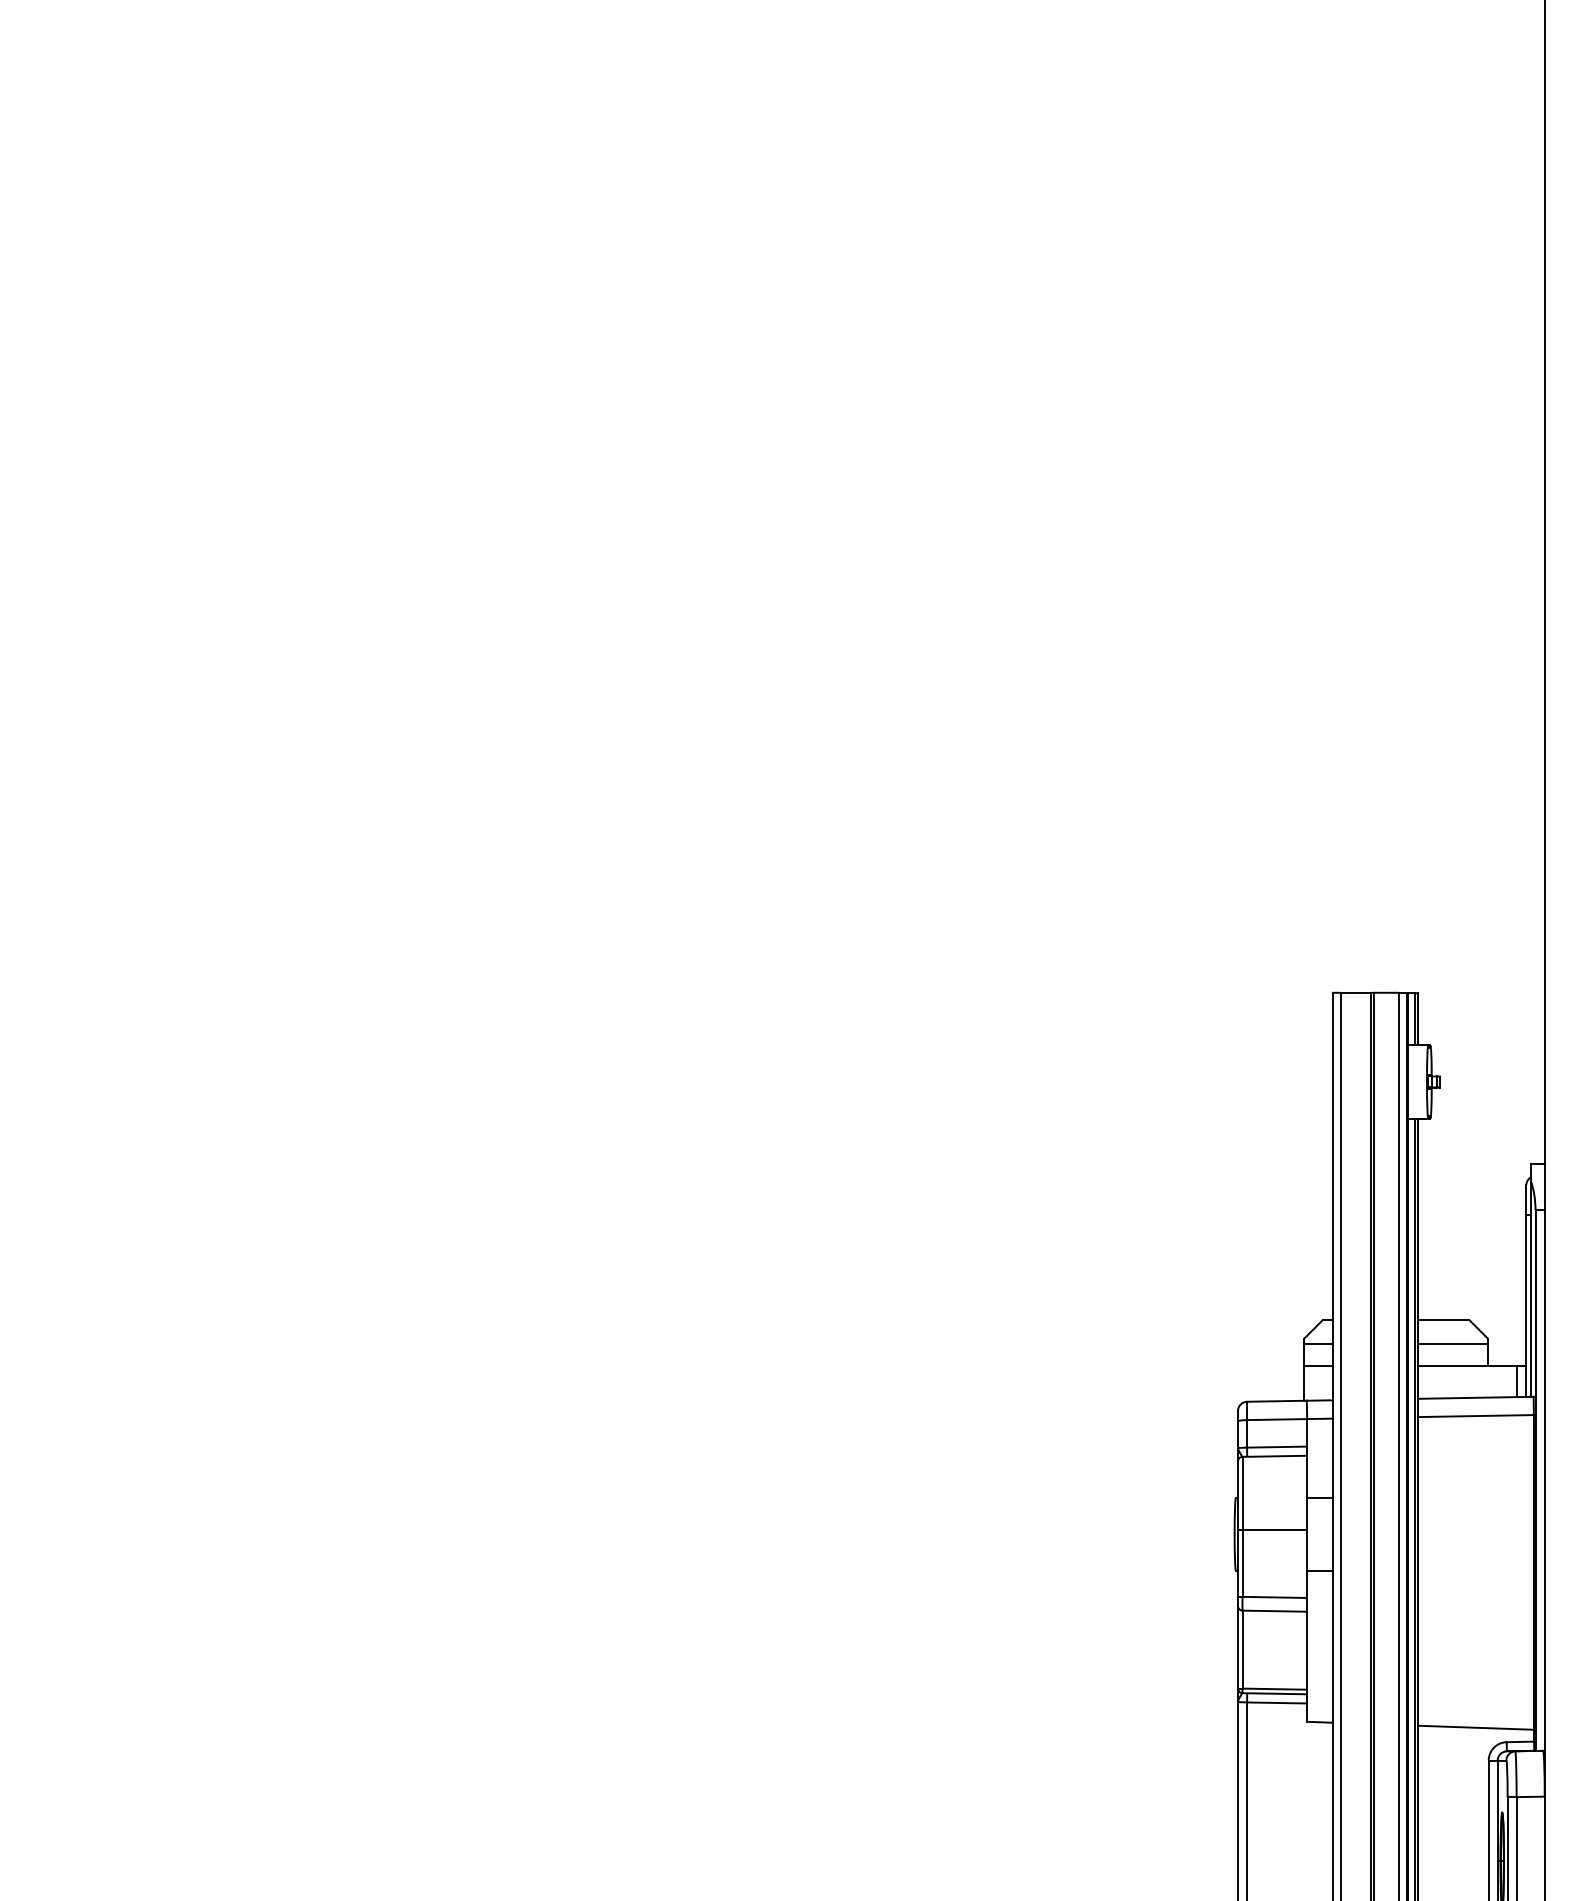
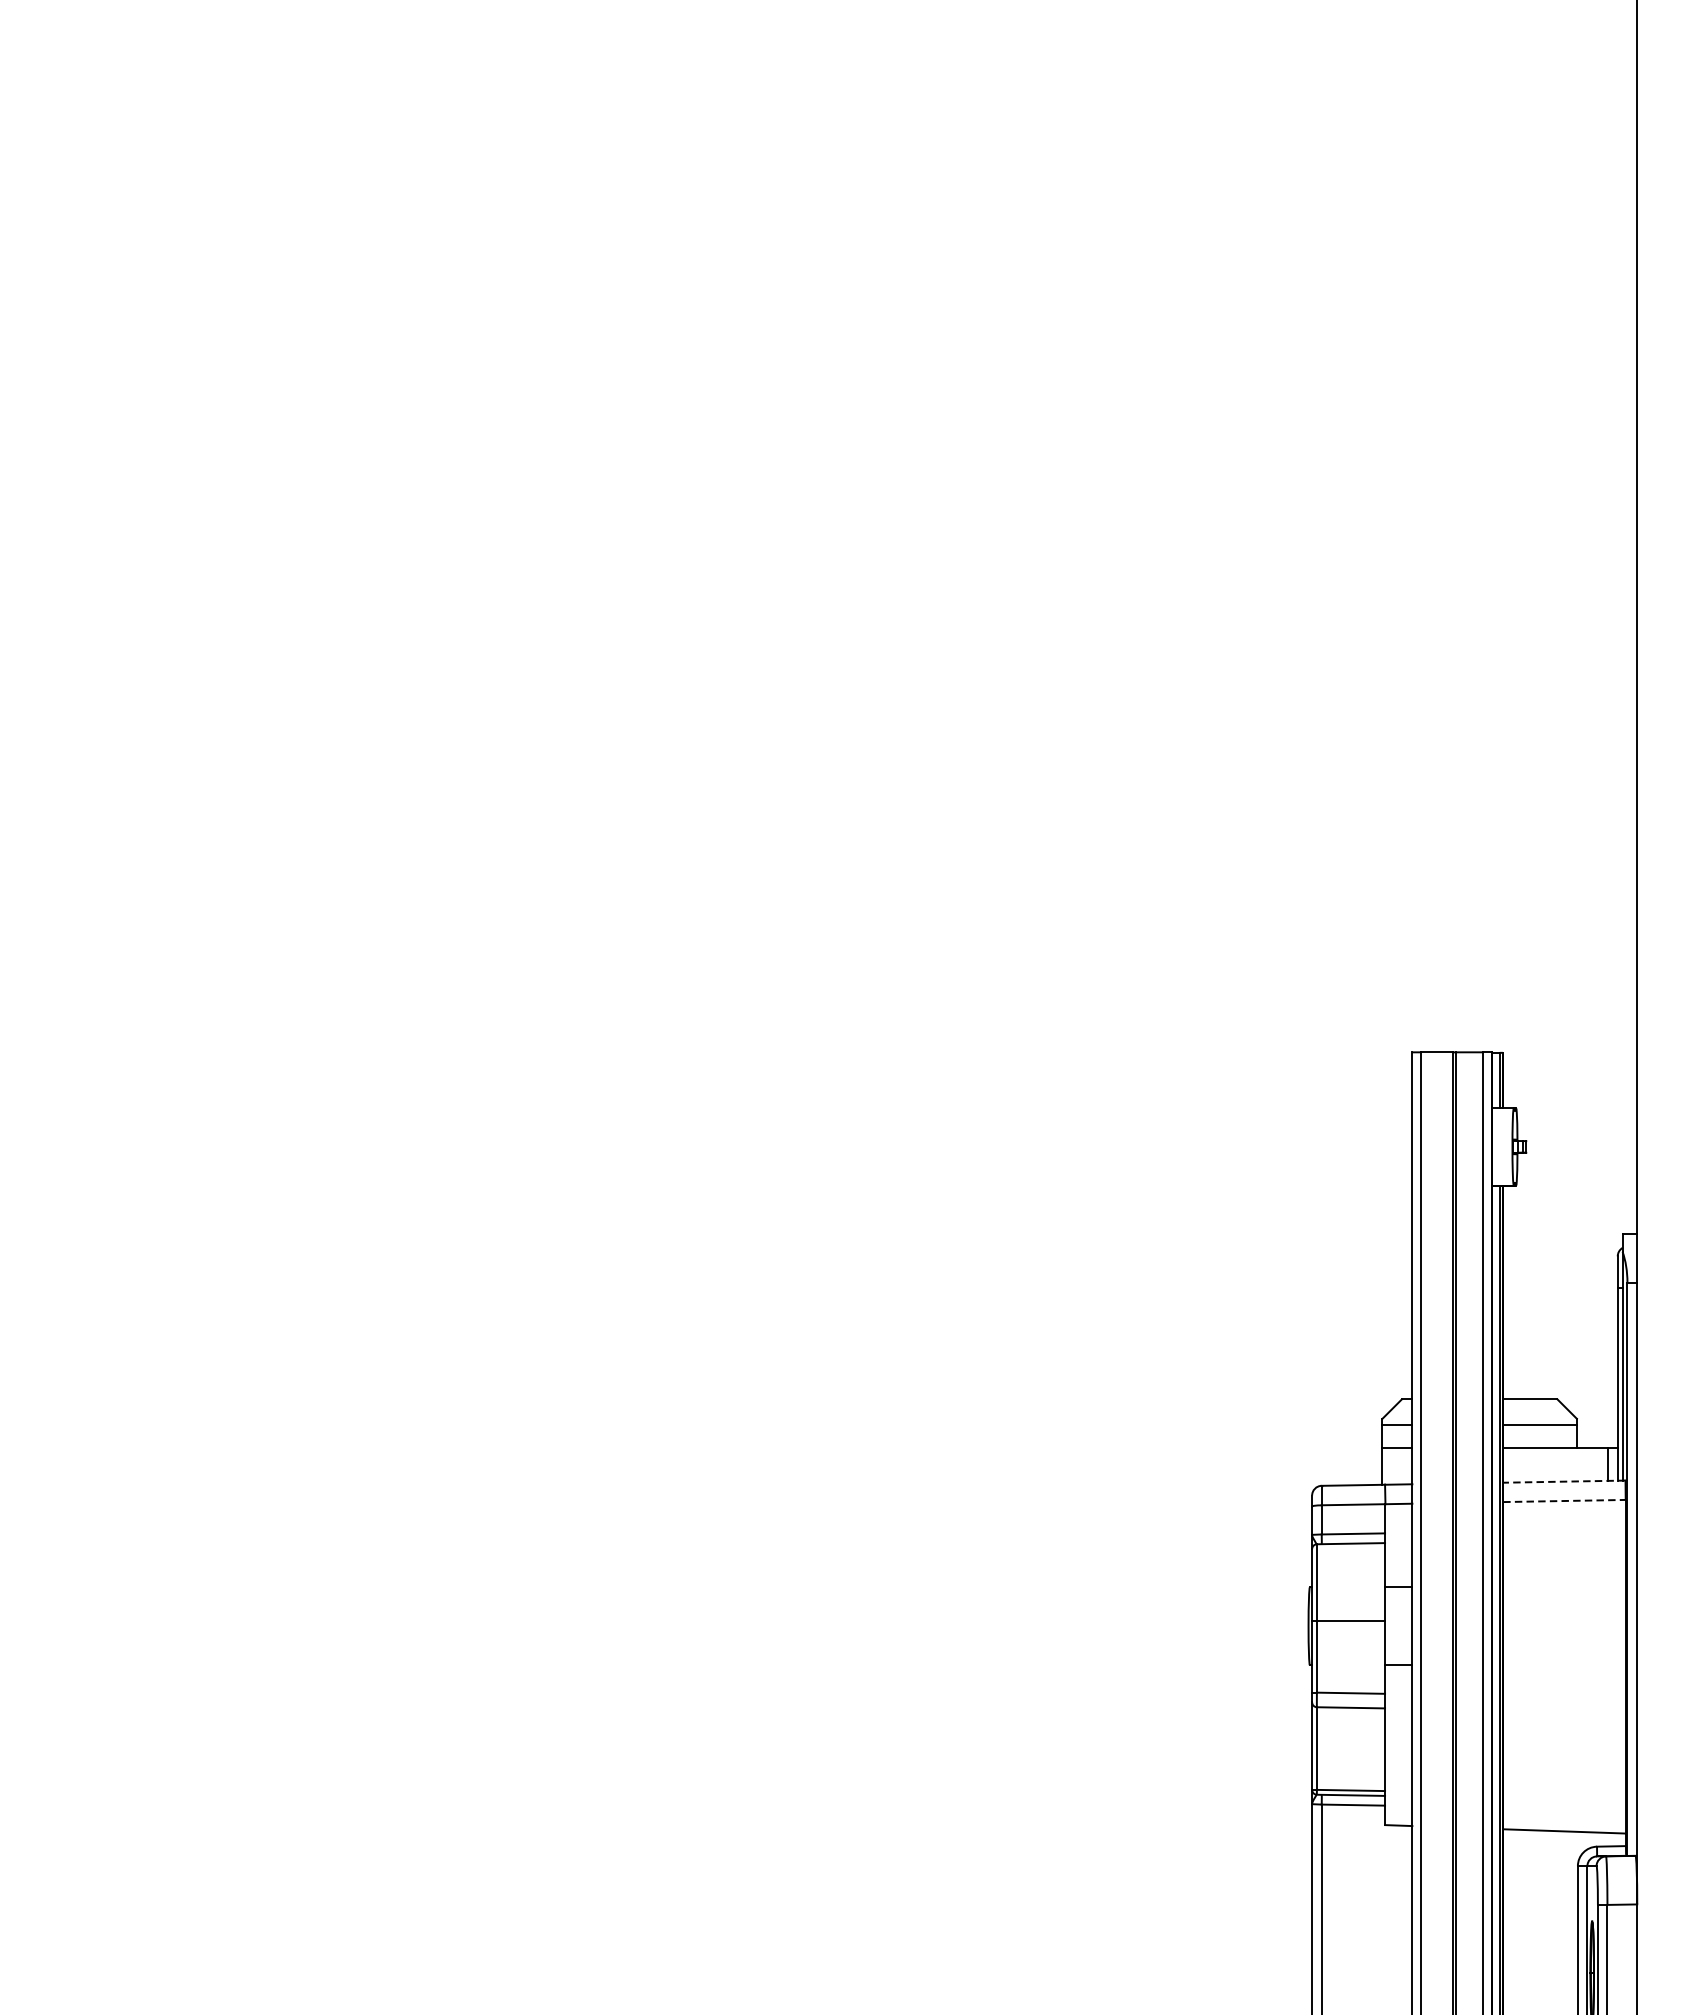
line: (1475, 1397) -> (1563, 1481), solid -> dashed
line: (1476, 1416) -> (1564, 1501), solid -> dashed

